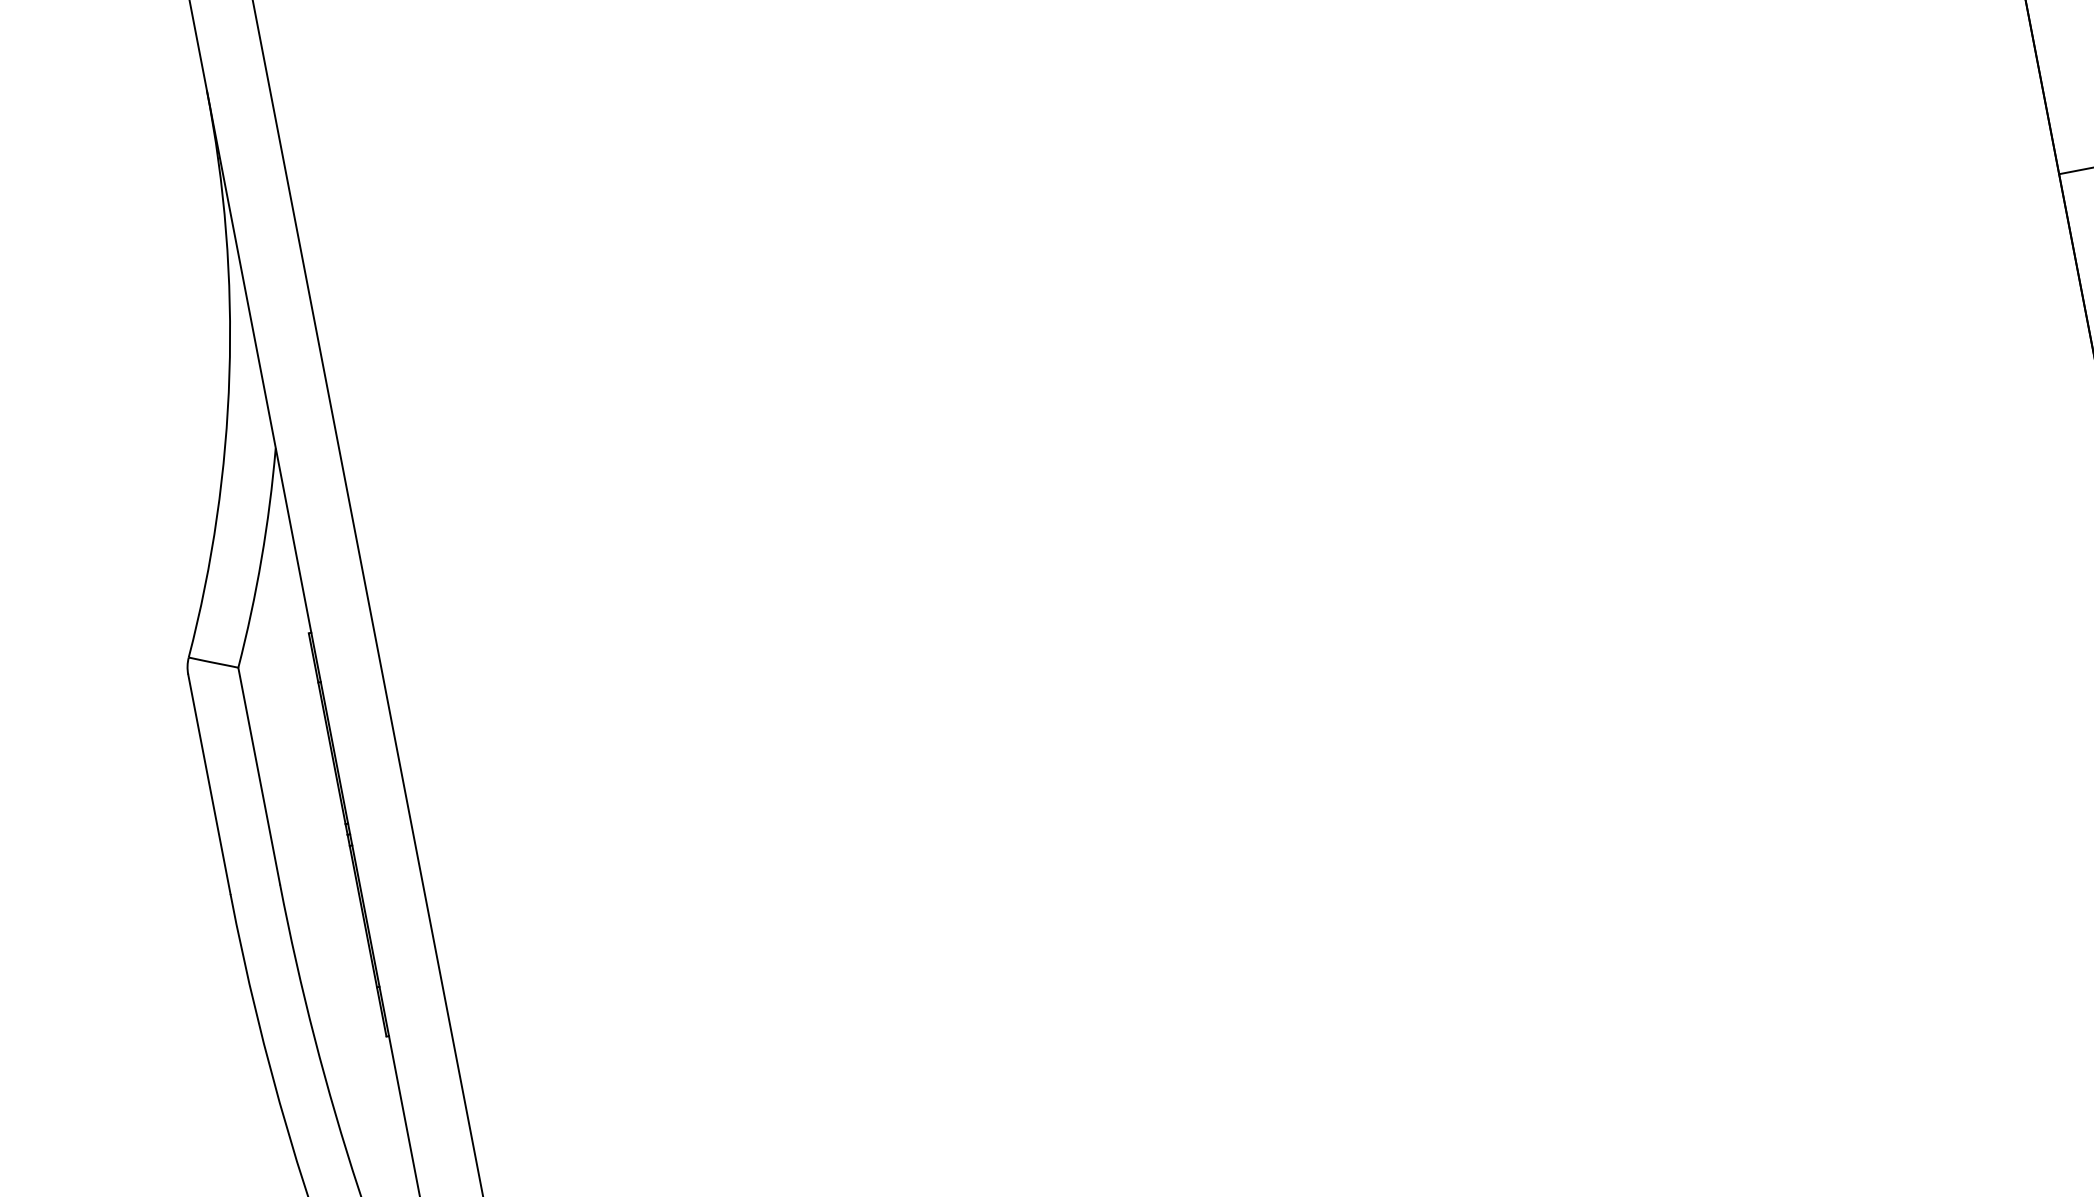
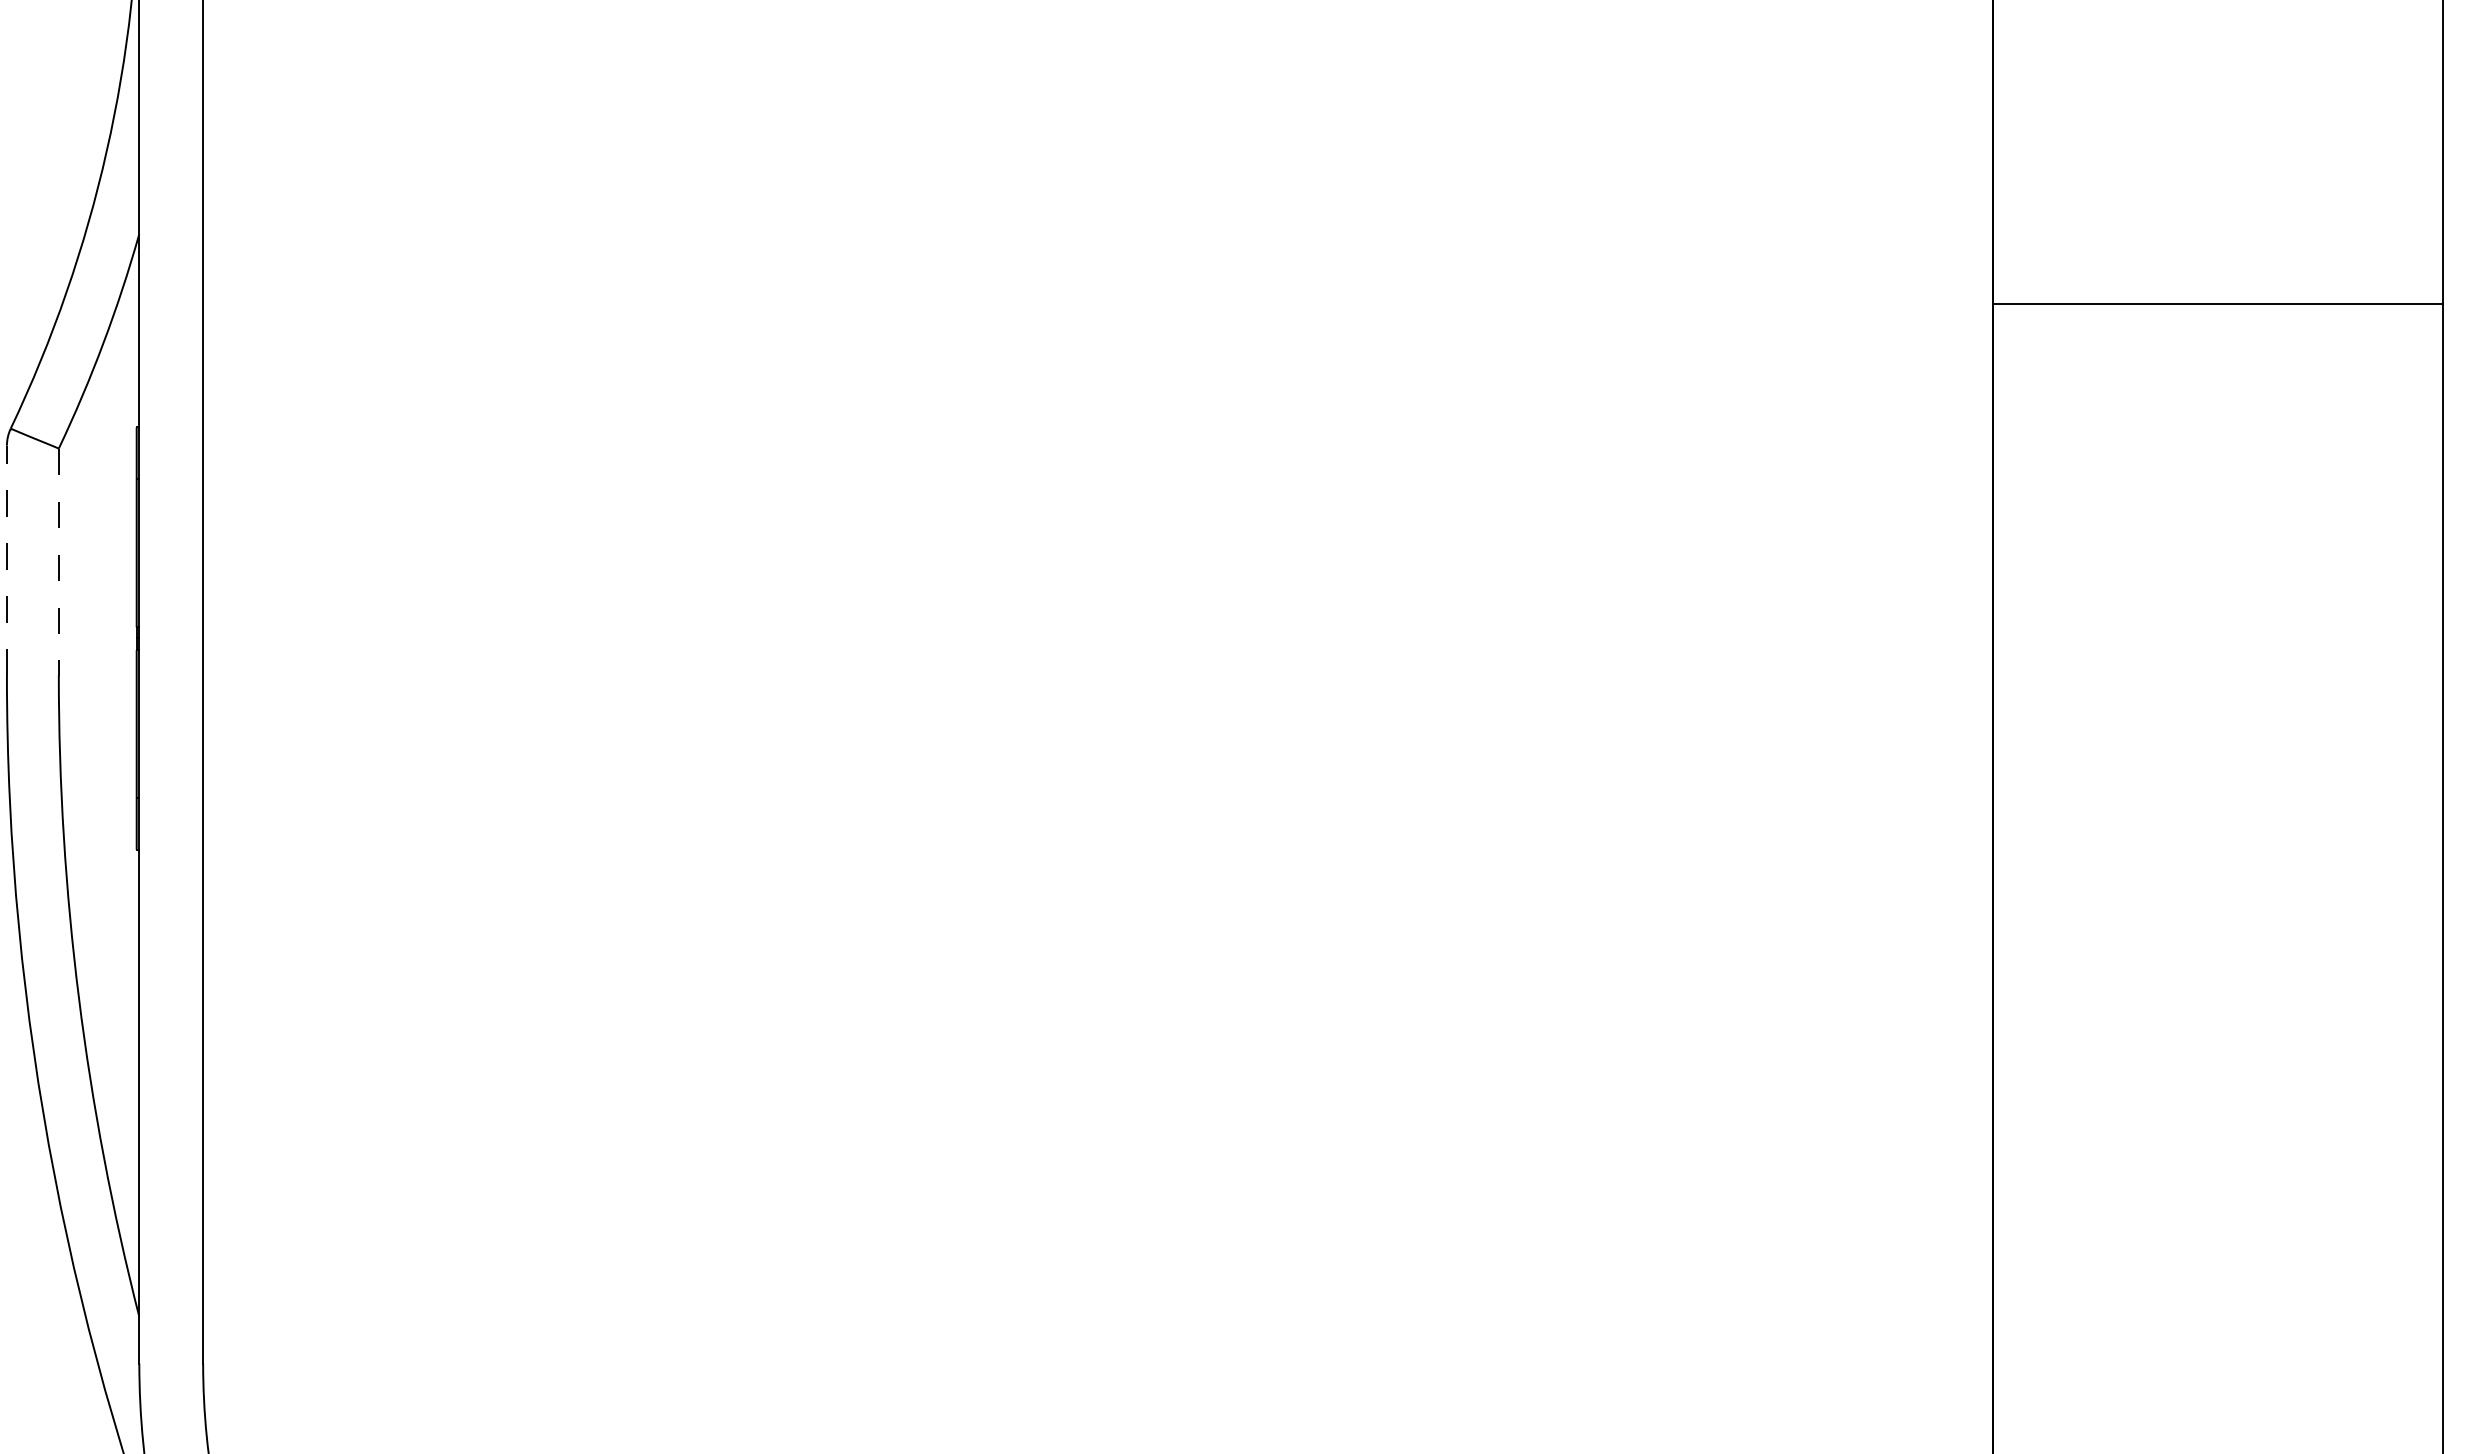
line: (258, 776) -> (58, 562), solid -> dashed
line: (208, 784) -> (6, 560), solid -> dashed

